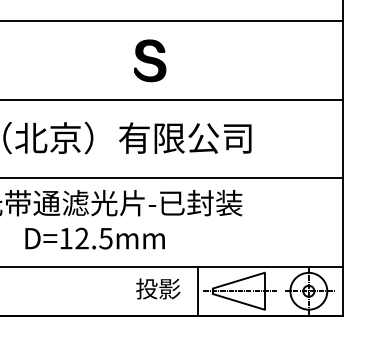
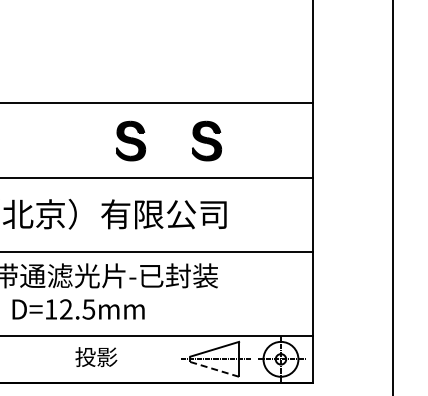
part: (231, 60) -> (207, 140), added
text: (158, 288) -> (96, 356), moved
line: (198, 291) -> (176, 359), removed
line: (238, 302) -> (214, 369), solid -> dashed

